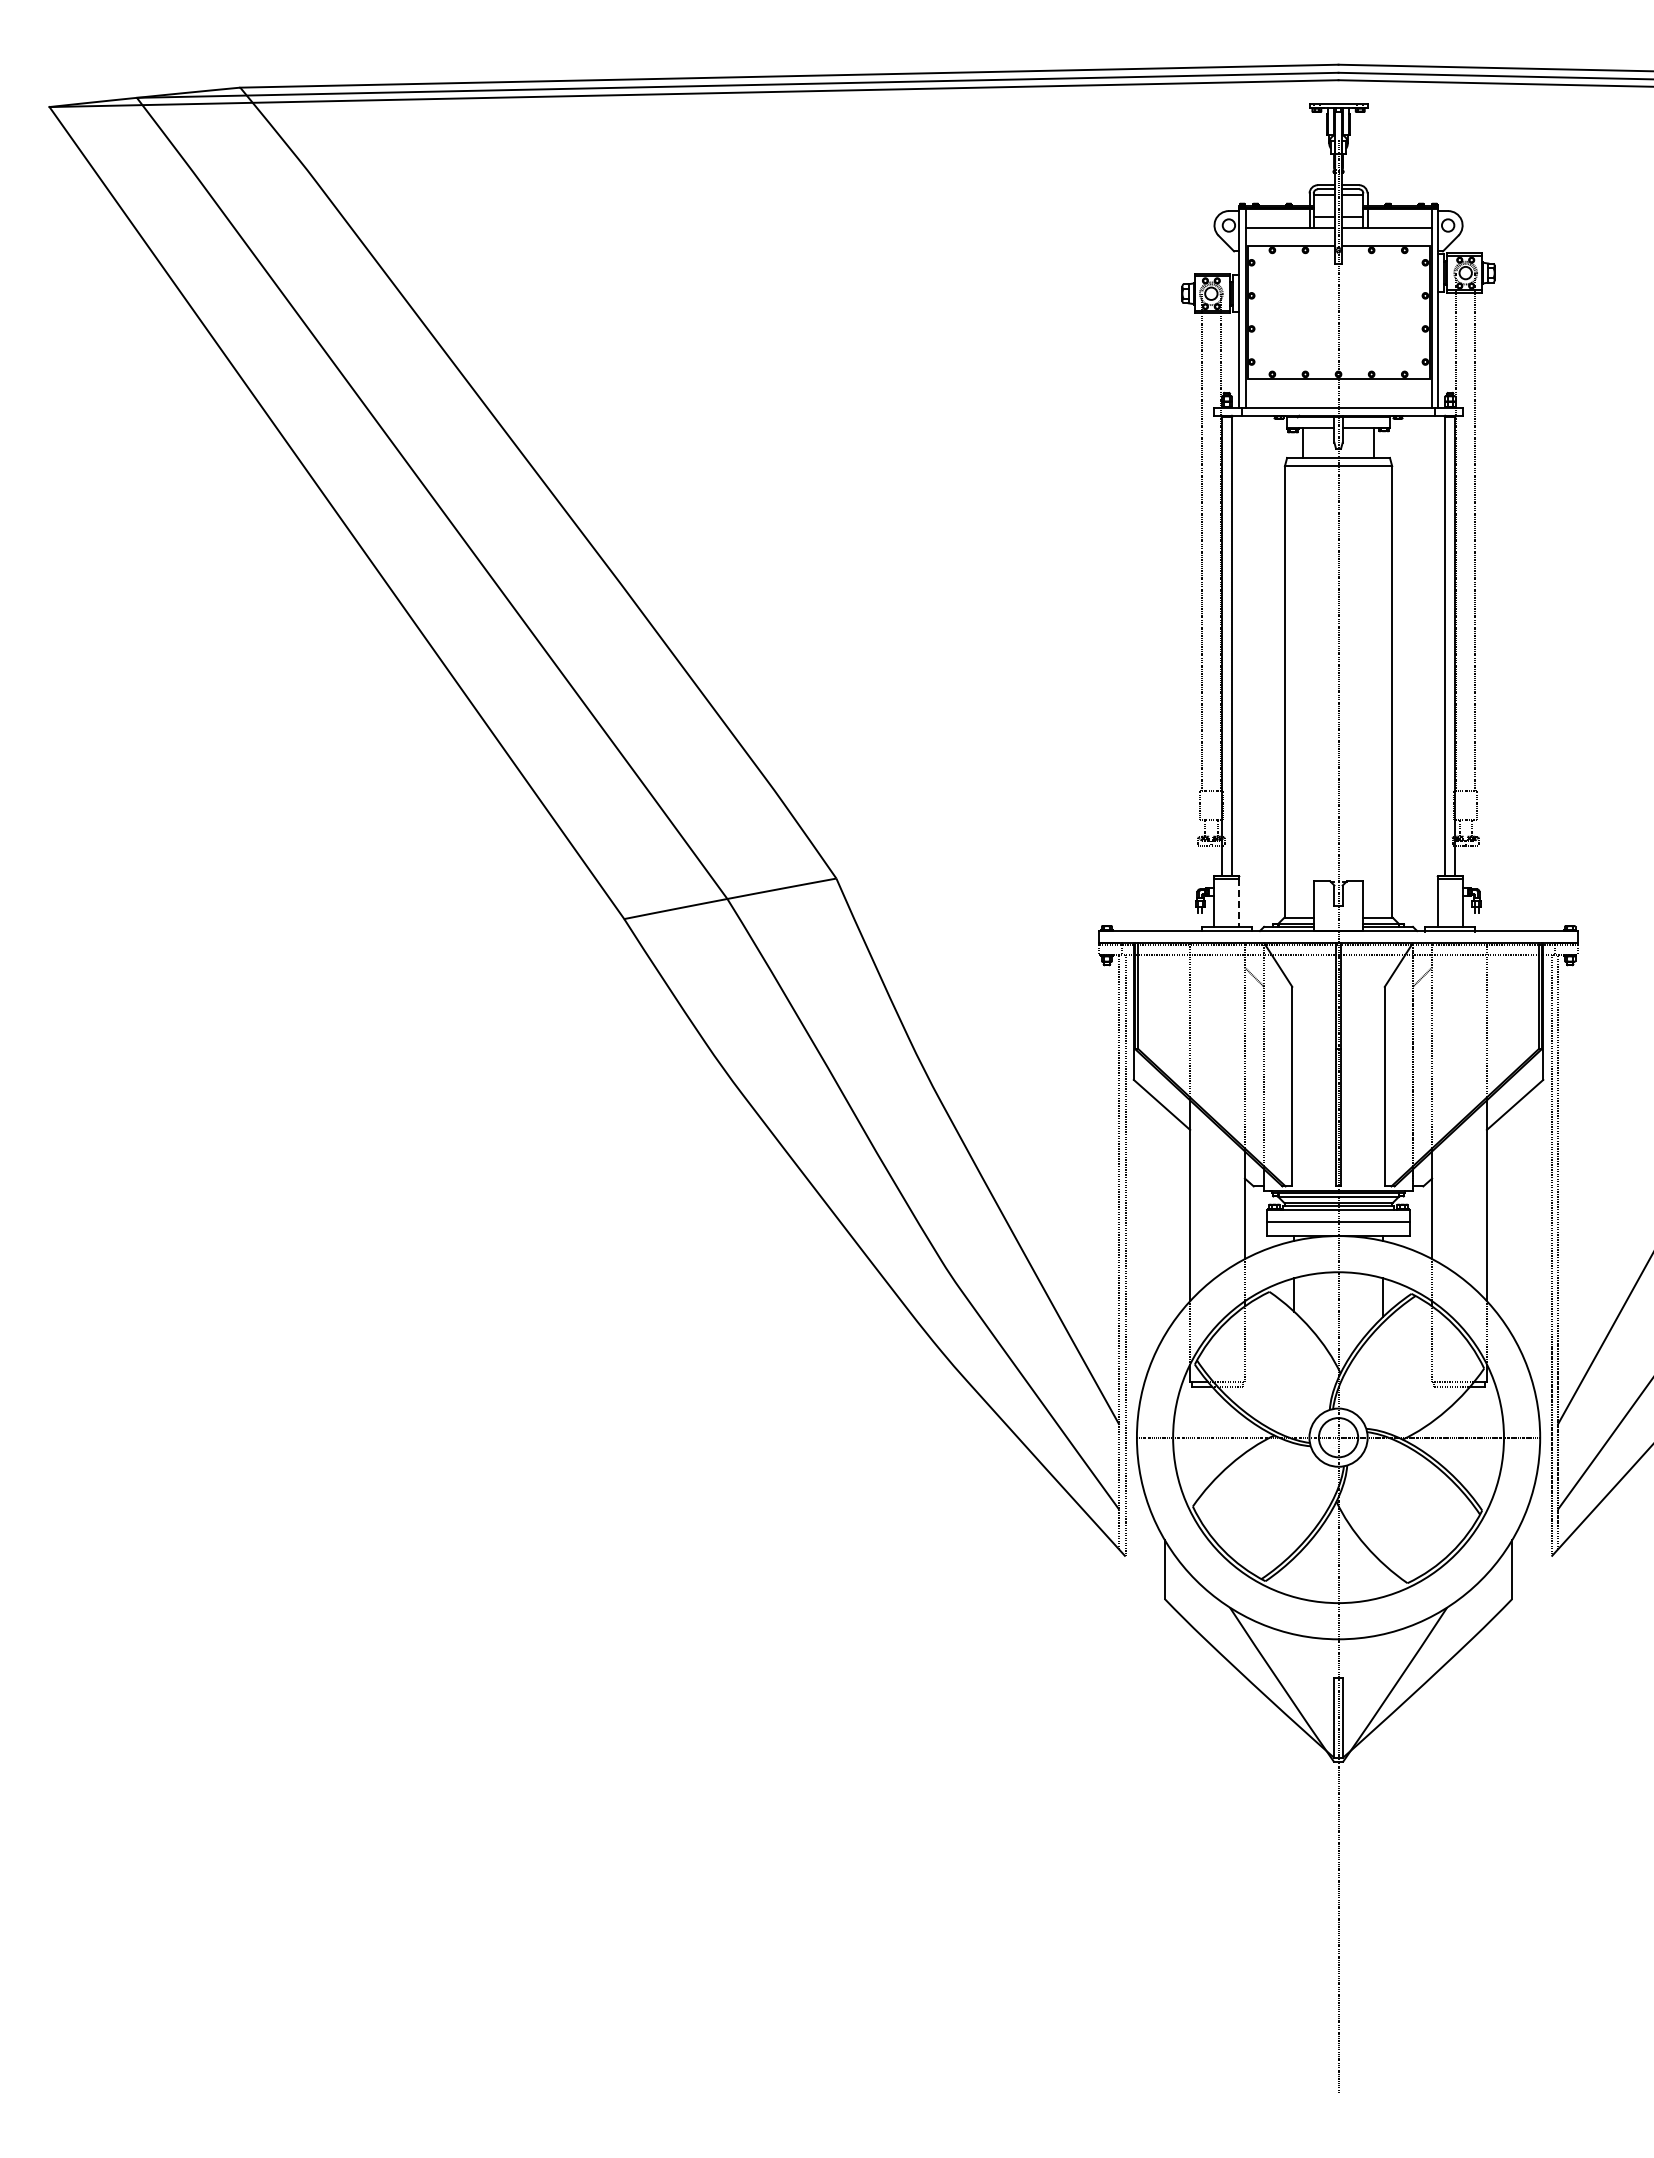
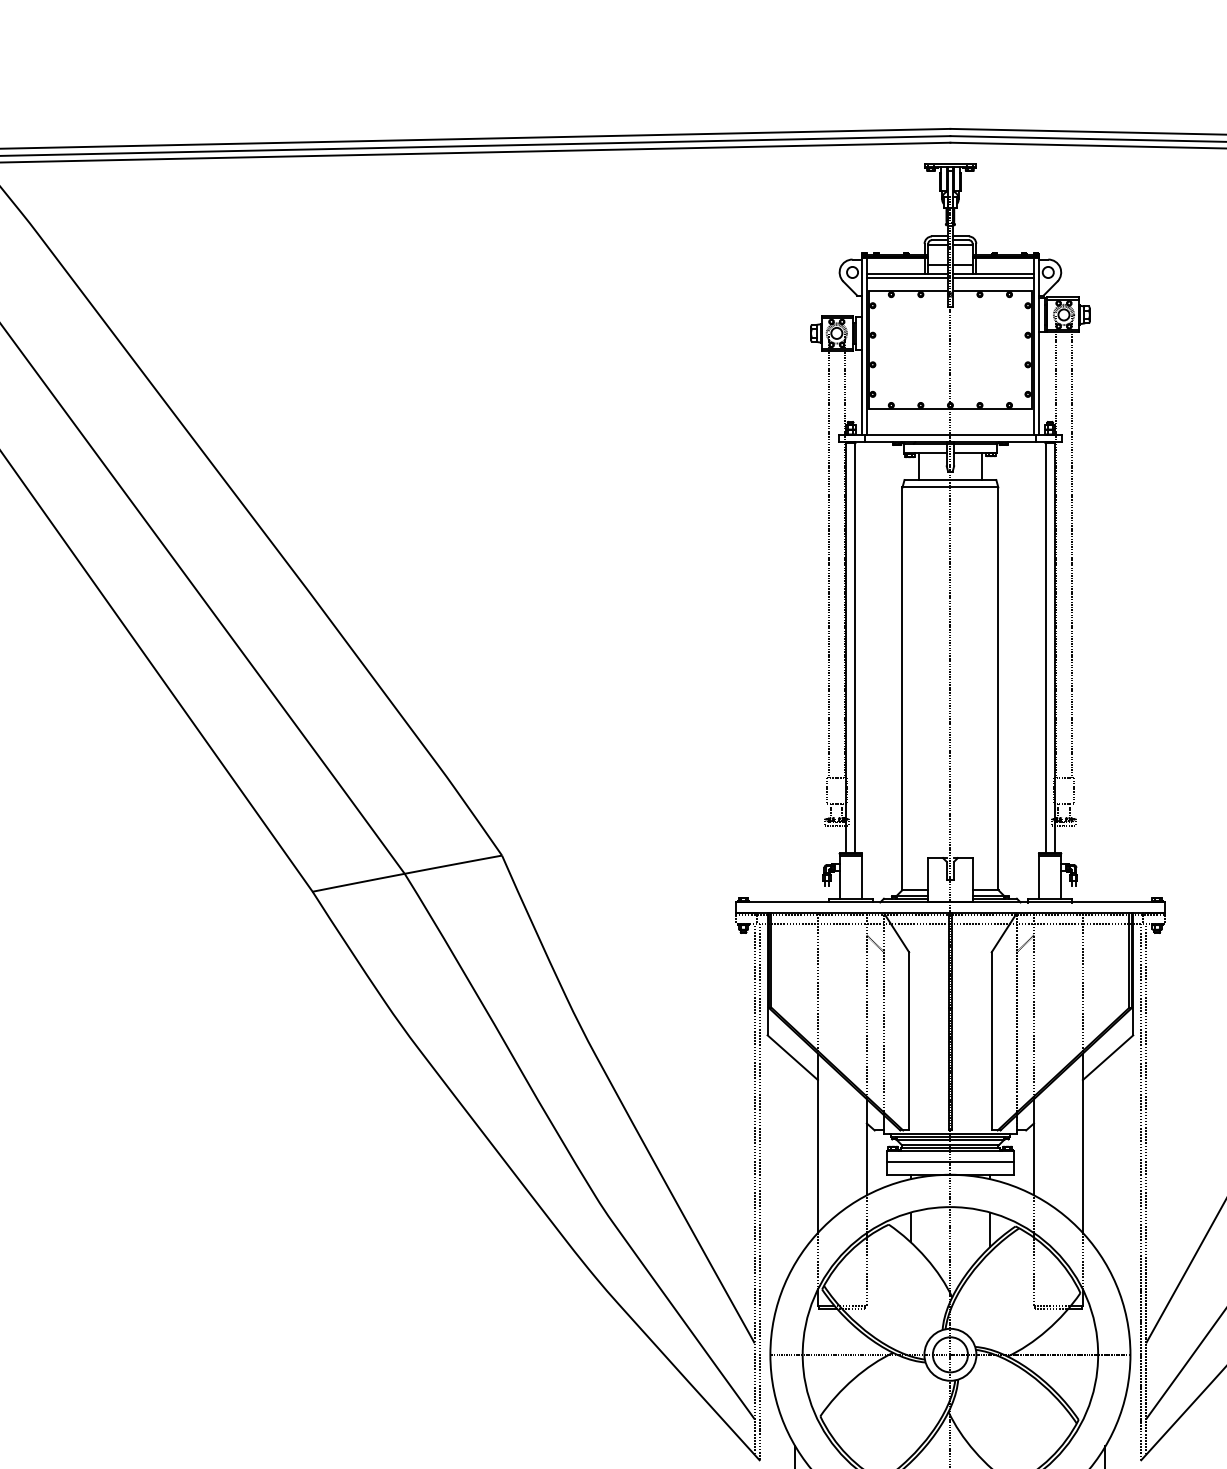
line: (1290, 231) -> (907, 277), added
line: (1386, 231) -> (993, 277), added
line: (1239, 903) -> (861, 877), dashed -> solid

